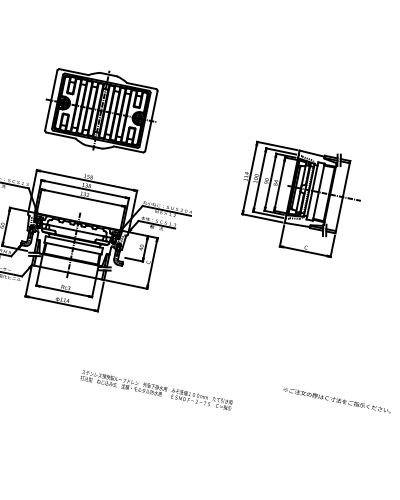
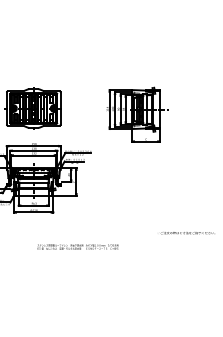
part: (299, 197) -> (137, 114), moved
text: (155, 389) -> (77, 246), moved

